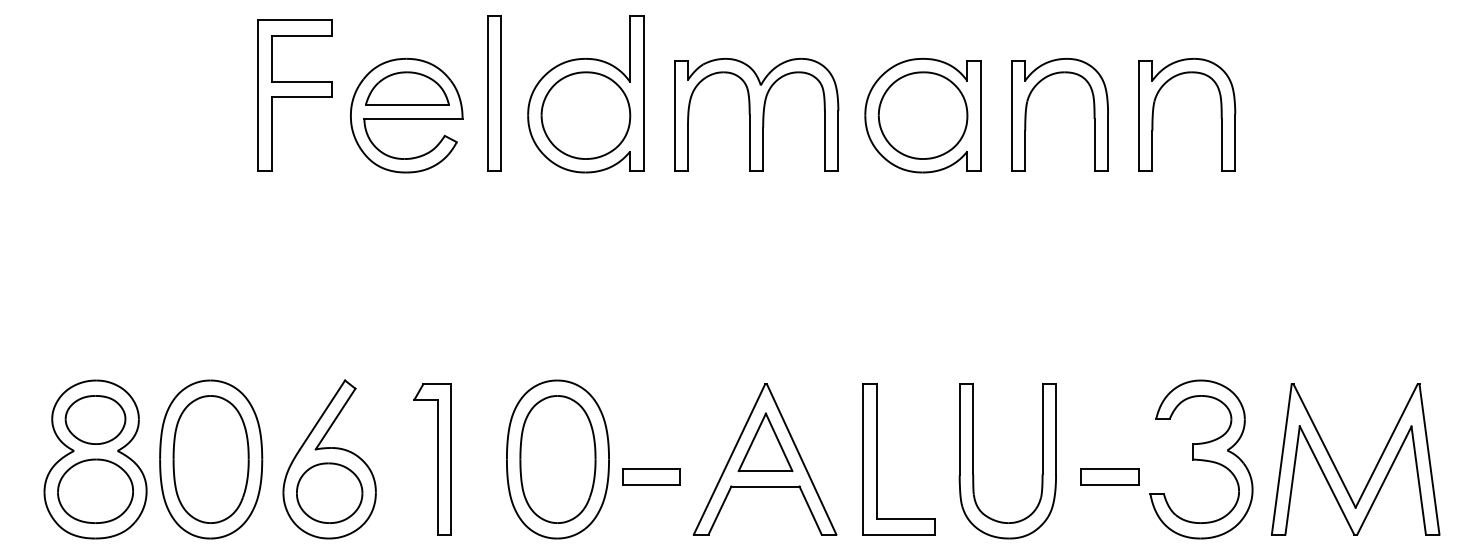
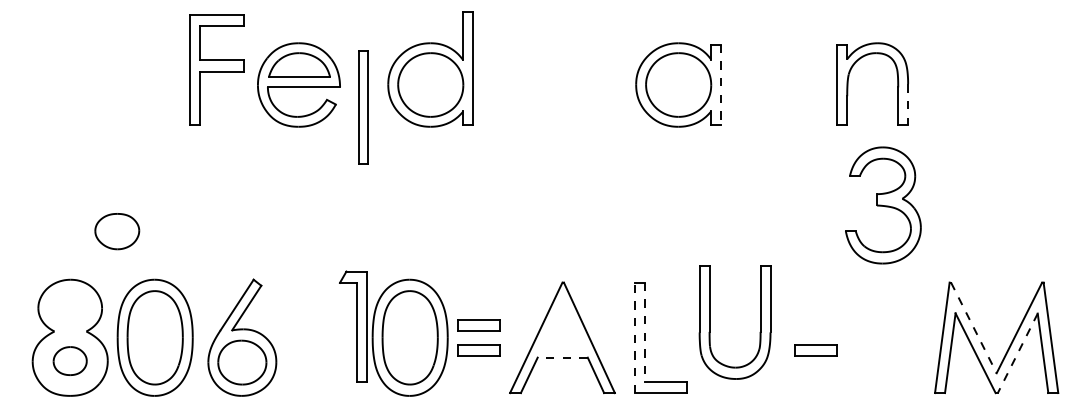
part: (494, 93) -> (363, 107), moved
part: (1027, 107) -> (755, 79), removed
part: (756, 114) -> (556, 84), removed
line: (980, 115) -> (720, 84), solid -> dashed
line: (1235, 143) -> (908, 105), solid -> dashed
part: (95, 419) -> (117, 231), moved
part: (651, 442) -> (478, 325), added
part: (765, 442) -> (562, 325), removed
line: (1324, 446) -> (973, 328), solid -> dashed
line: (876, 452) -> (644, 332), solid -> dashed
part: (432, 459) -> (353, 326), moved
line: (863, 459) -> (634, 337), solid -> dashed
part: (1201, 459) -> (883, 205), moved
part: (973, 461) -> (709, 322), moved
line: (1384, 481) -> (1017, 353), solid -> dashed
line: (764, 486) -> (562, 357), solid -> dashed
part: (95, 490) -> (70, 360), size x0.6

